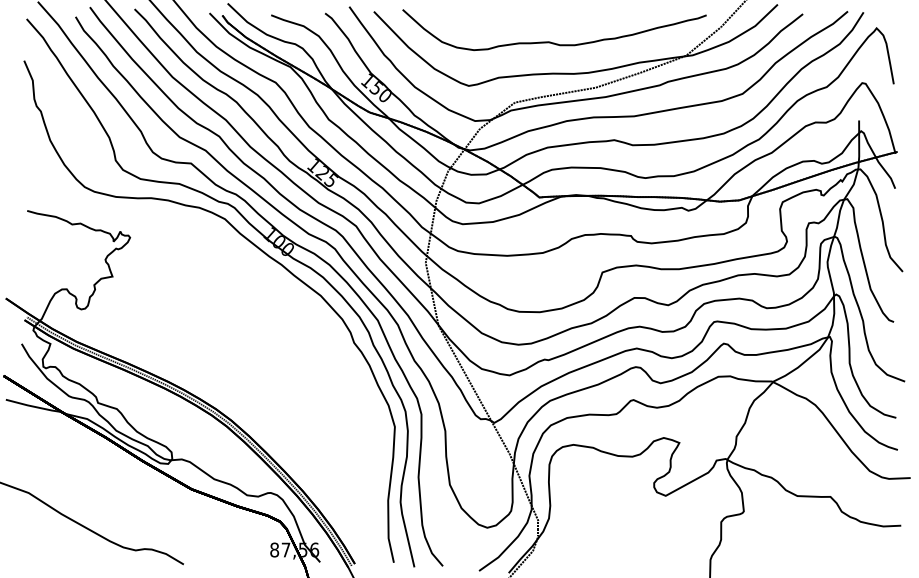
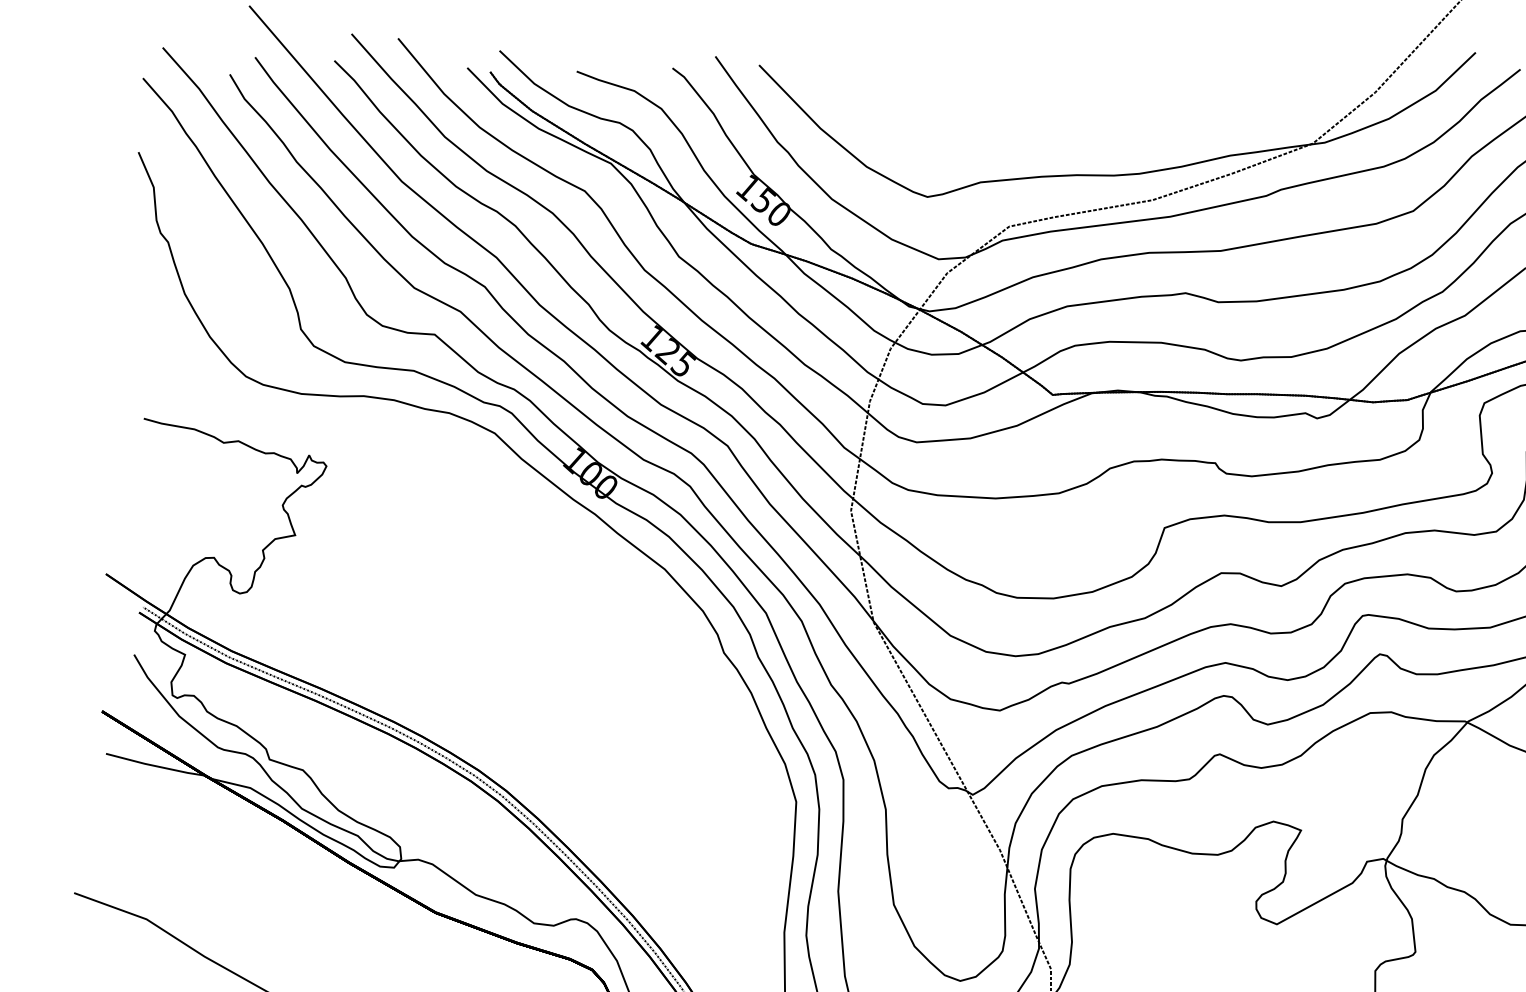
curve: (550, 41) -> (1072, 118), removed

